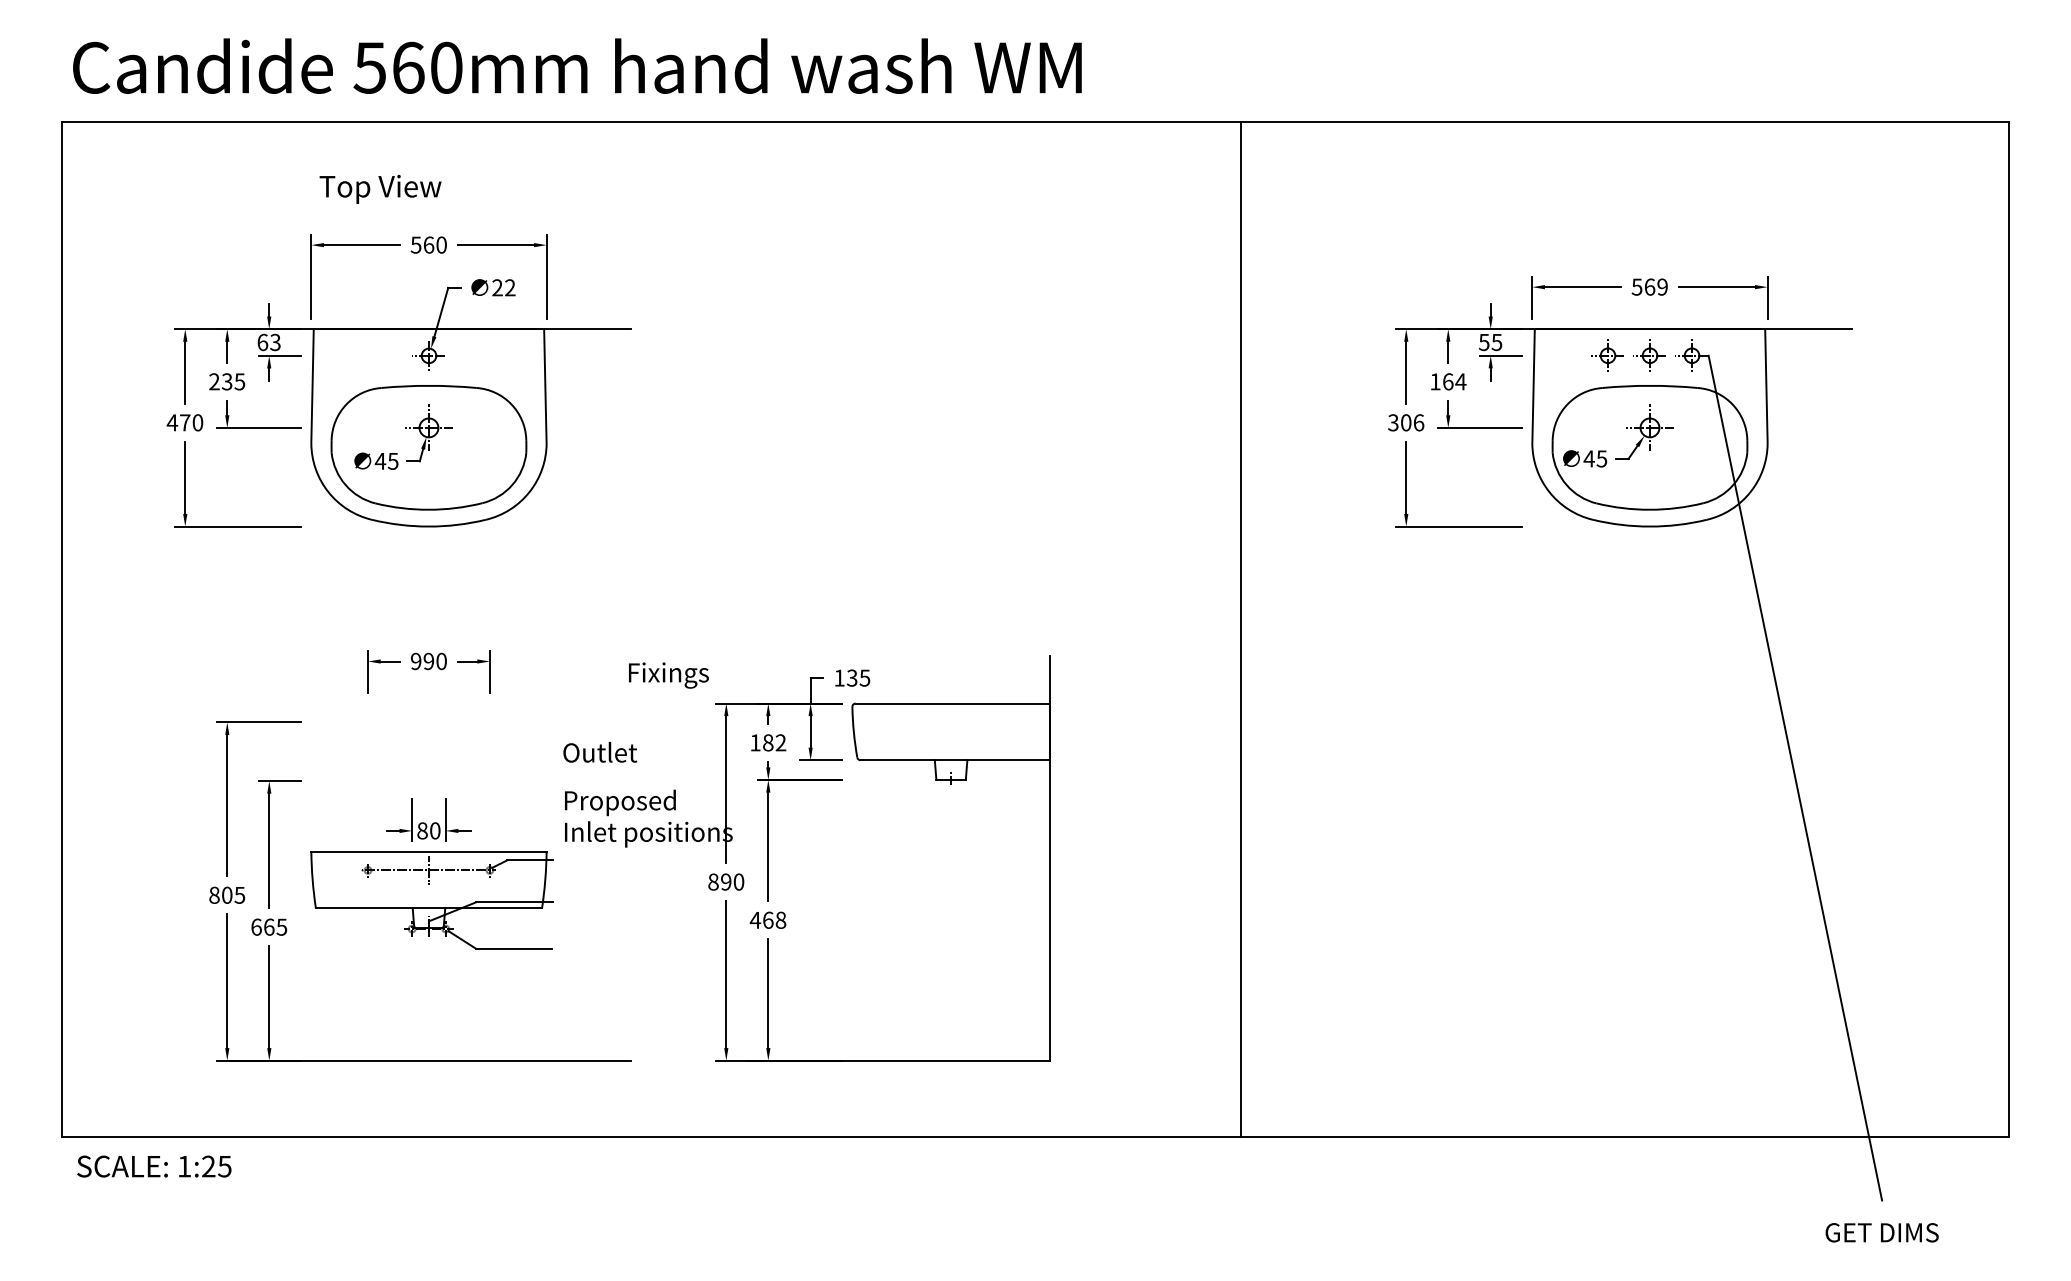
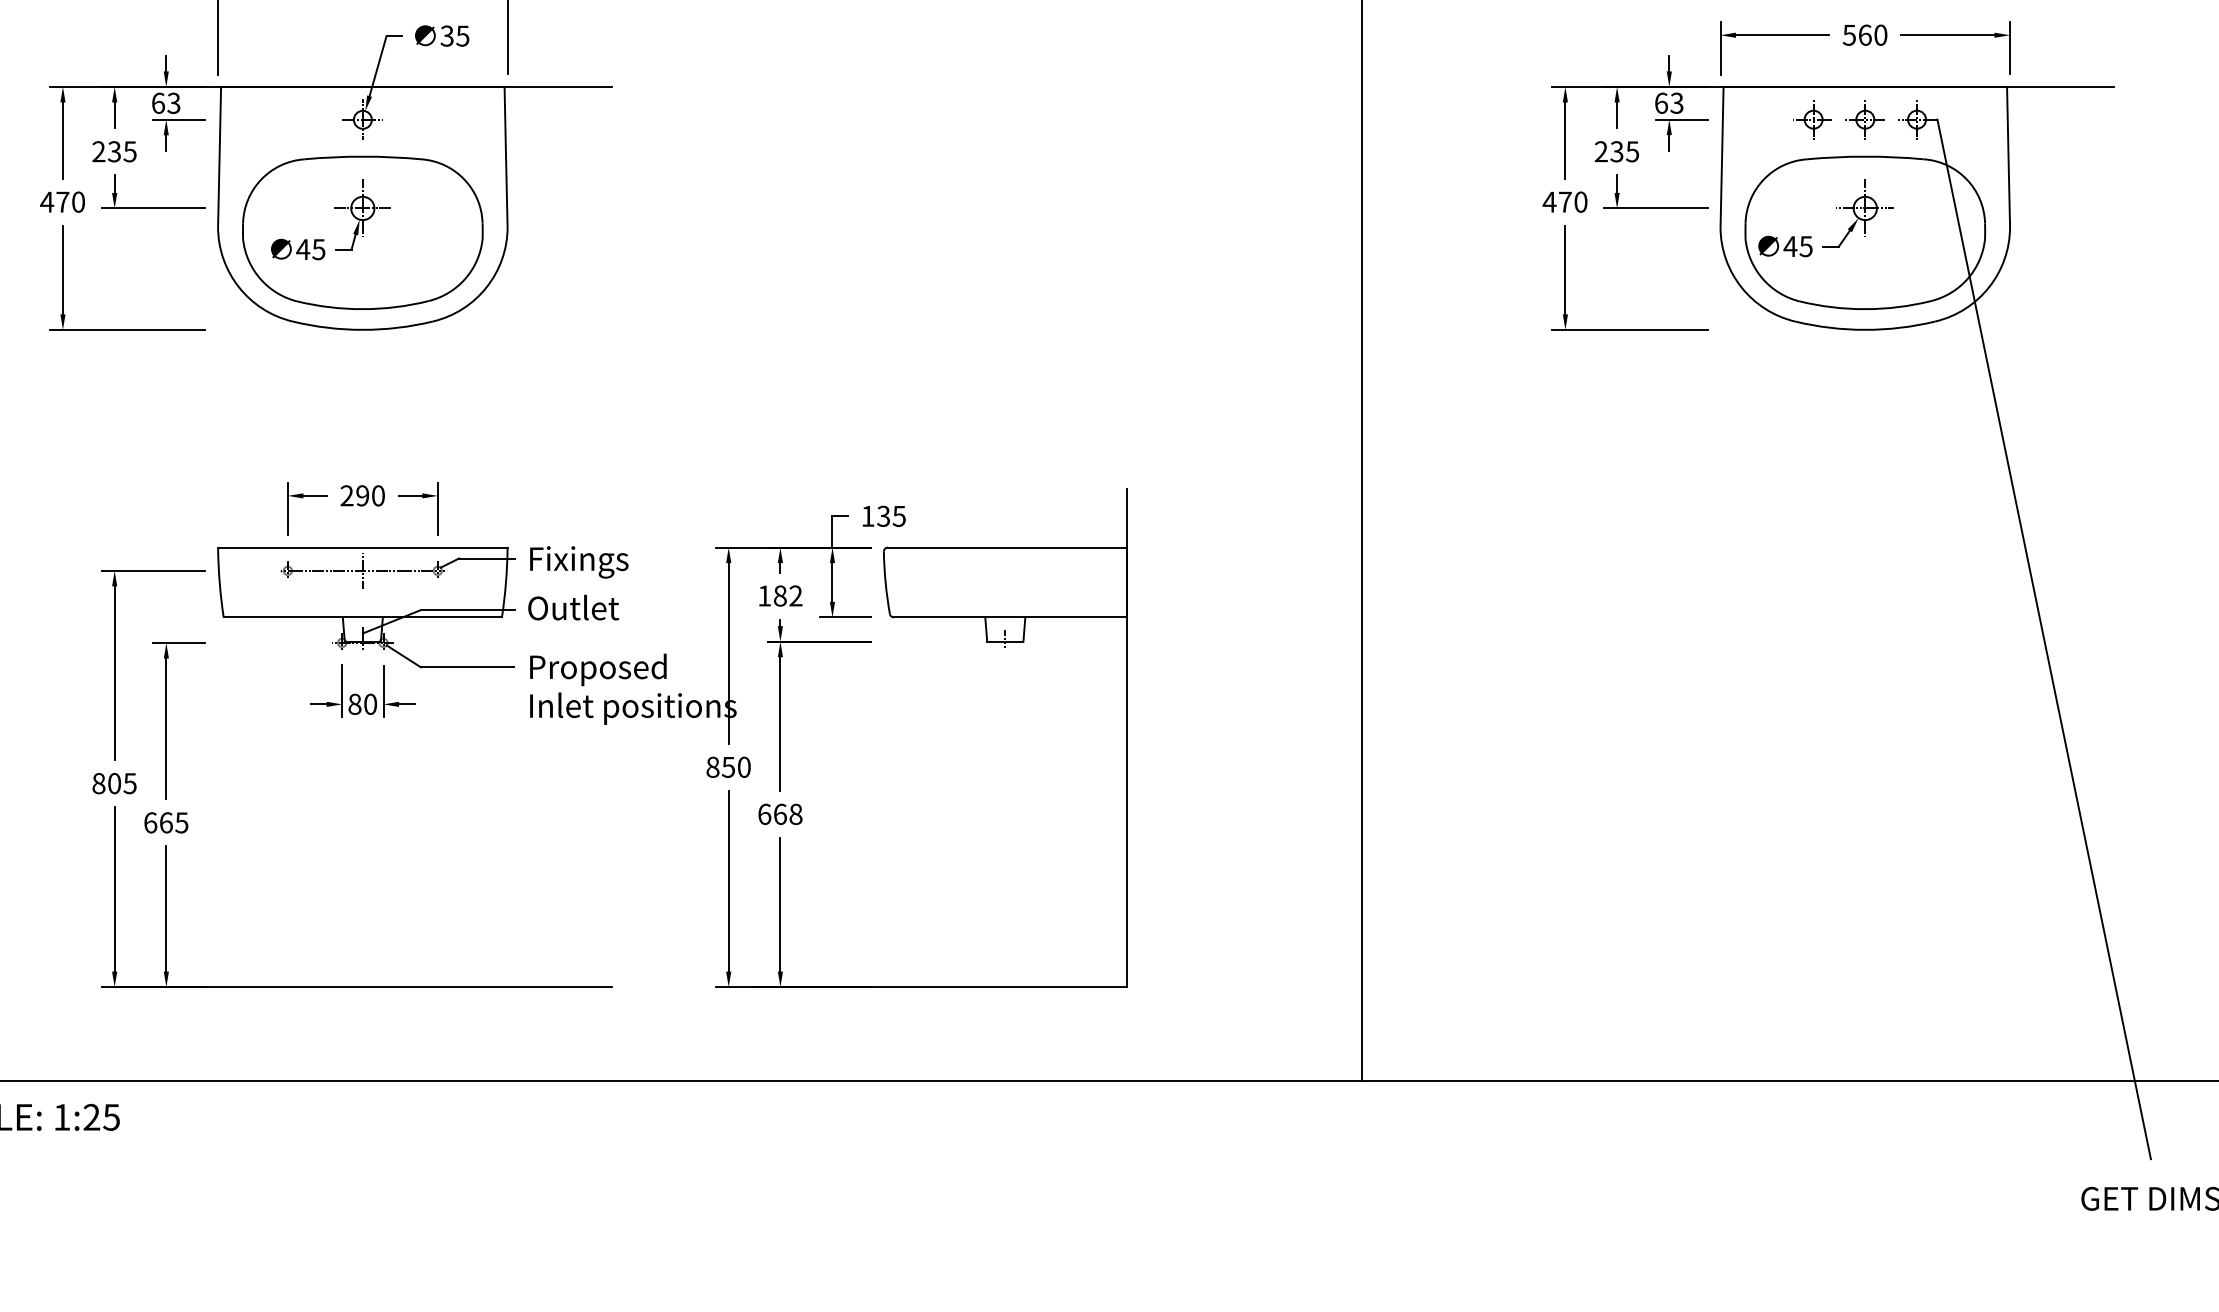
text: (1662, 286) -> (1880, 34), 569 -> 560
text: (503, 287) -> (454, 35), 22 -> 35
text: (1490, 341) -> (1669, 102), 55 -> 63
text: (1448, 381) -> (1617, 151), 164 -> 235
text: (1405, 422) -> (1564, 201), 306 -> 470
text: (416, 661) -> (347, 495), 990 -> 290
text: (668, 675) -> (578, 562), moved
text: (725, 881) -> (727, 766), 890 -> 850
part: (431, 900) -> (365, 607), moved
text: (755, 919) -> (764, 813), 468 -> 668

